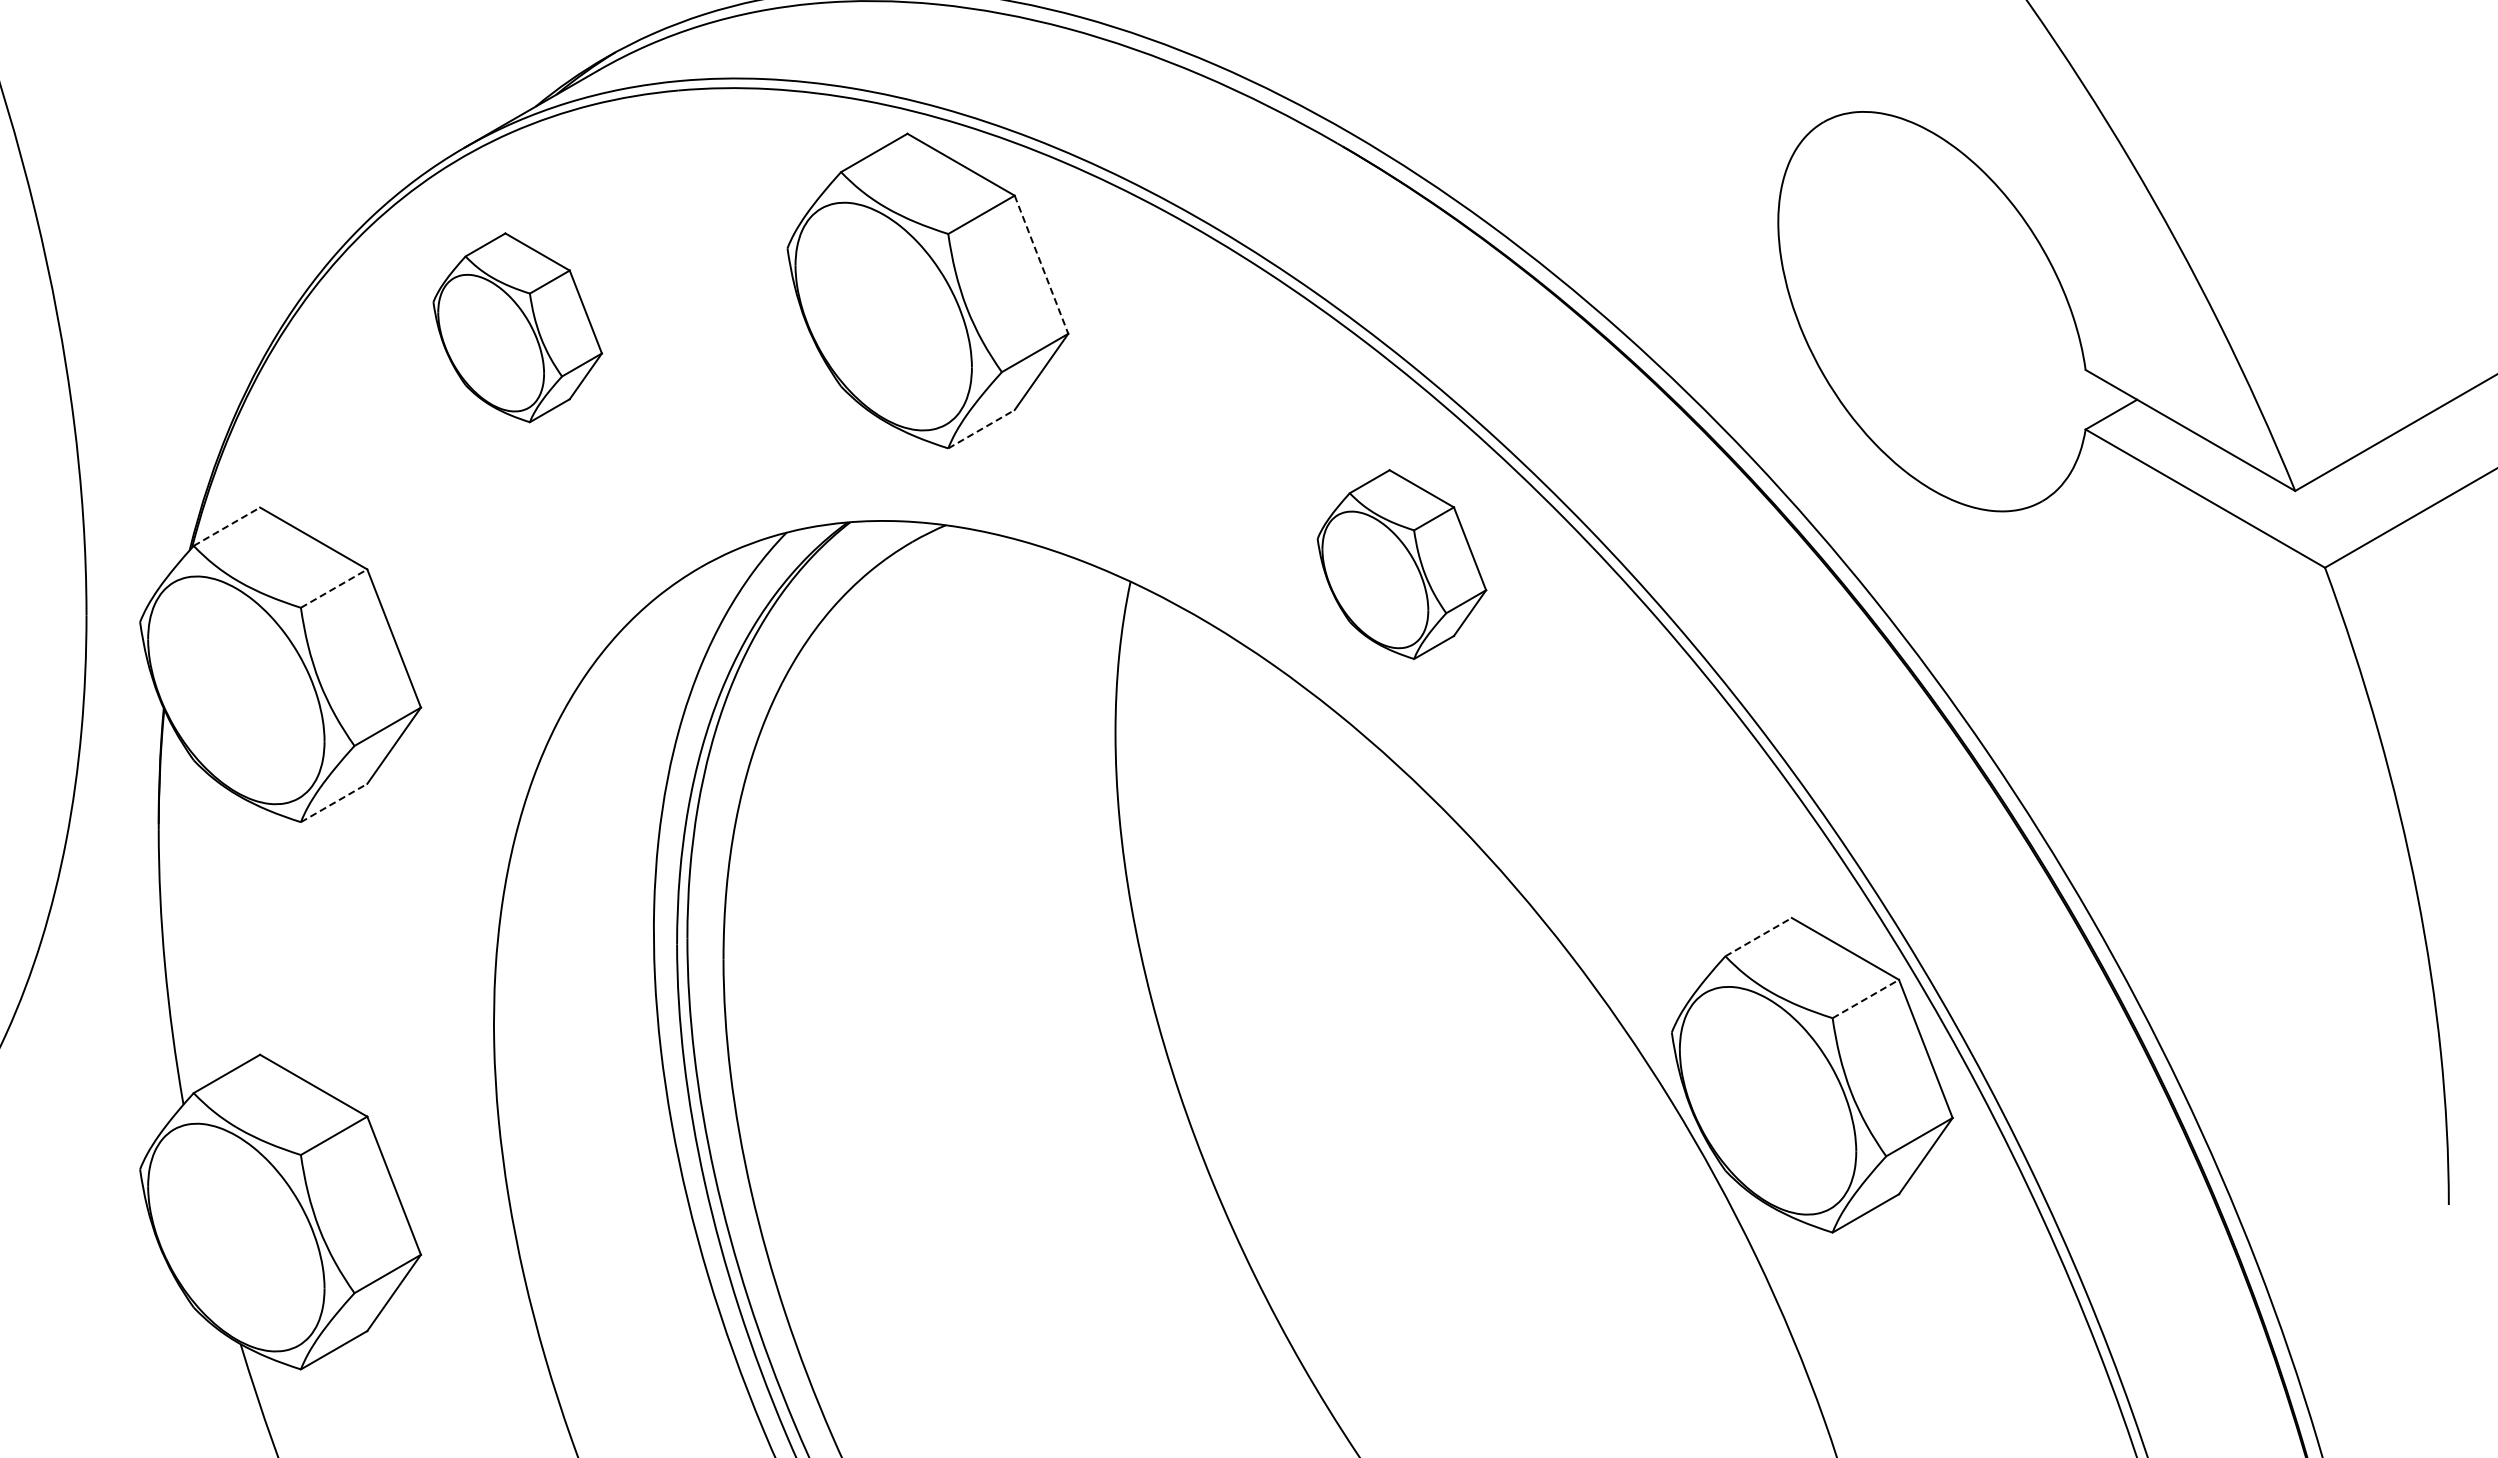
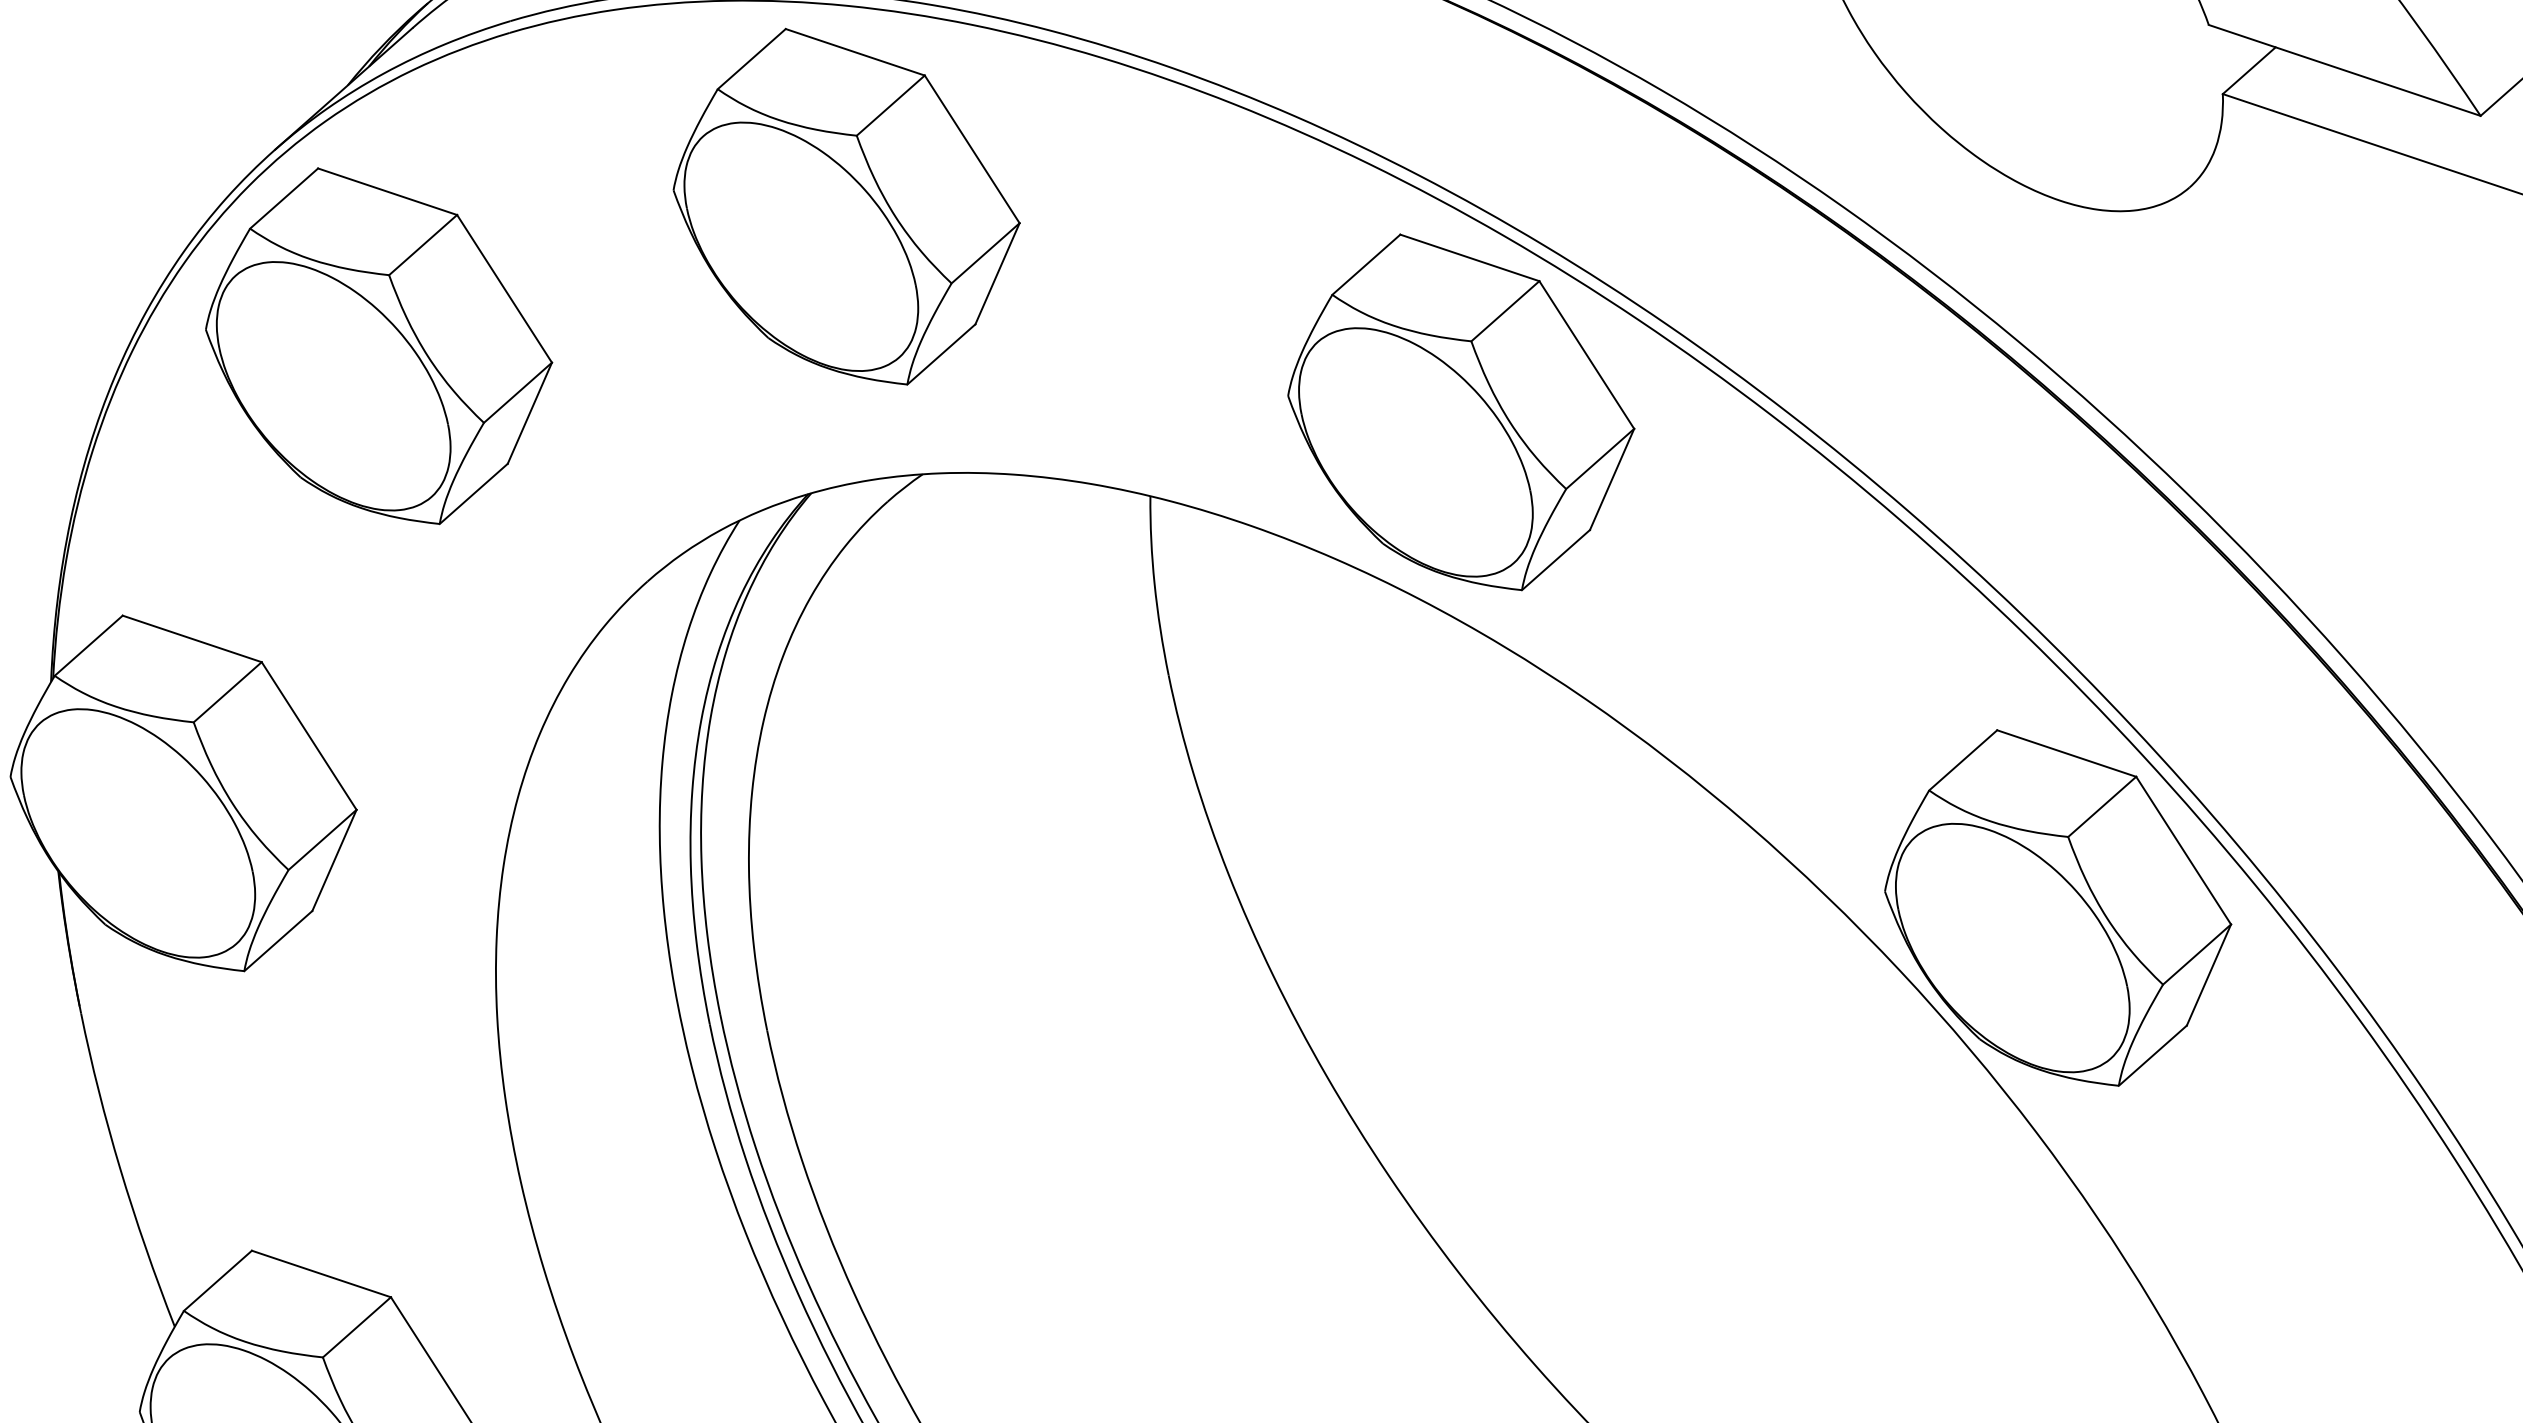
line: (1041, 265) -> (972, 150), dashed -> solid
part: (517, 327) -> (378, 345), size x1.67
line: (981, 429) -> (941, 354), dashed -> solid
line: (227, 526) -> (89, 645), dashed -> solid
part: (1401, 564) -> (1460, 412), size x1.67
line: (334, 588) -> (228, 692), dashed -> solid
line: (334, 802) -> (278, 940), dashed -> solid
line: (1759, 936) -> (1964, 759), dashed -> solid
line: (1866, 998) -> (2102, 806), dashed -> solid

